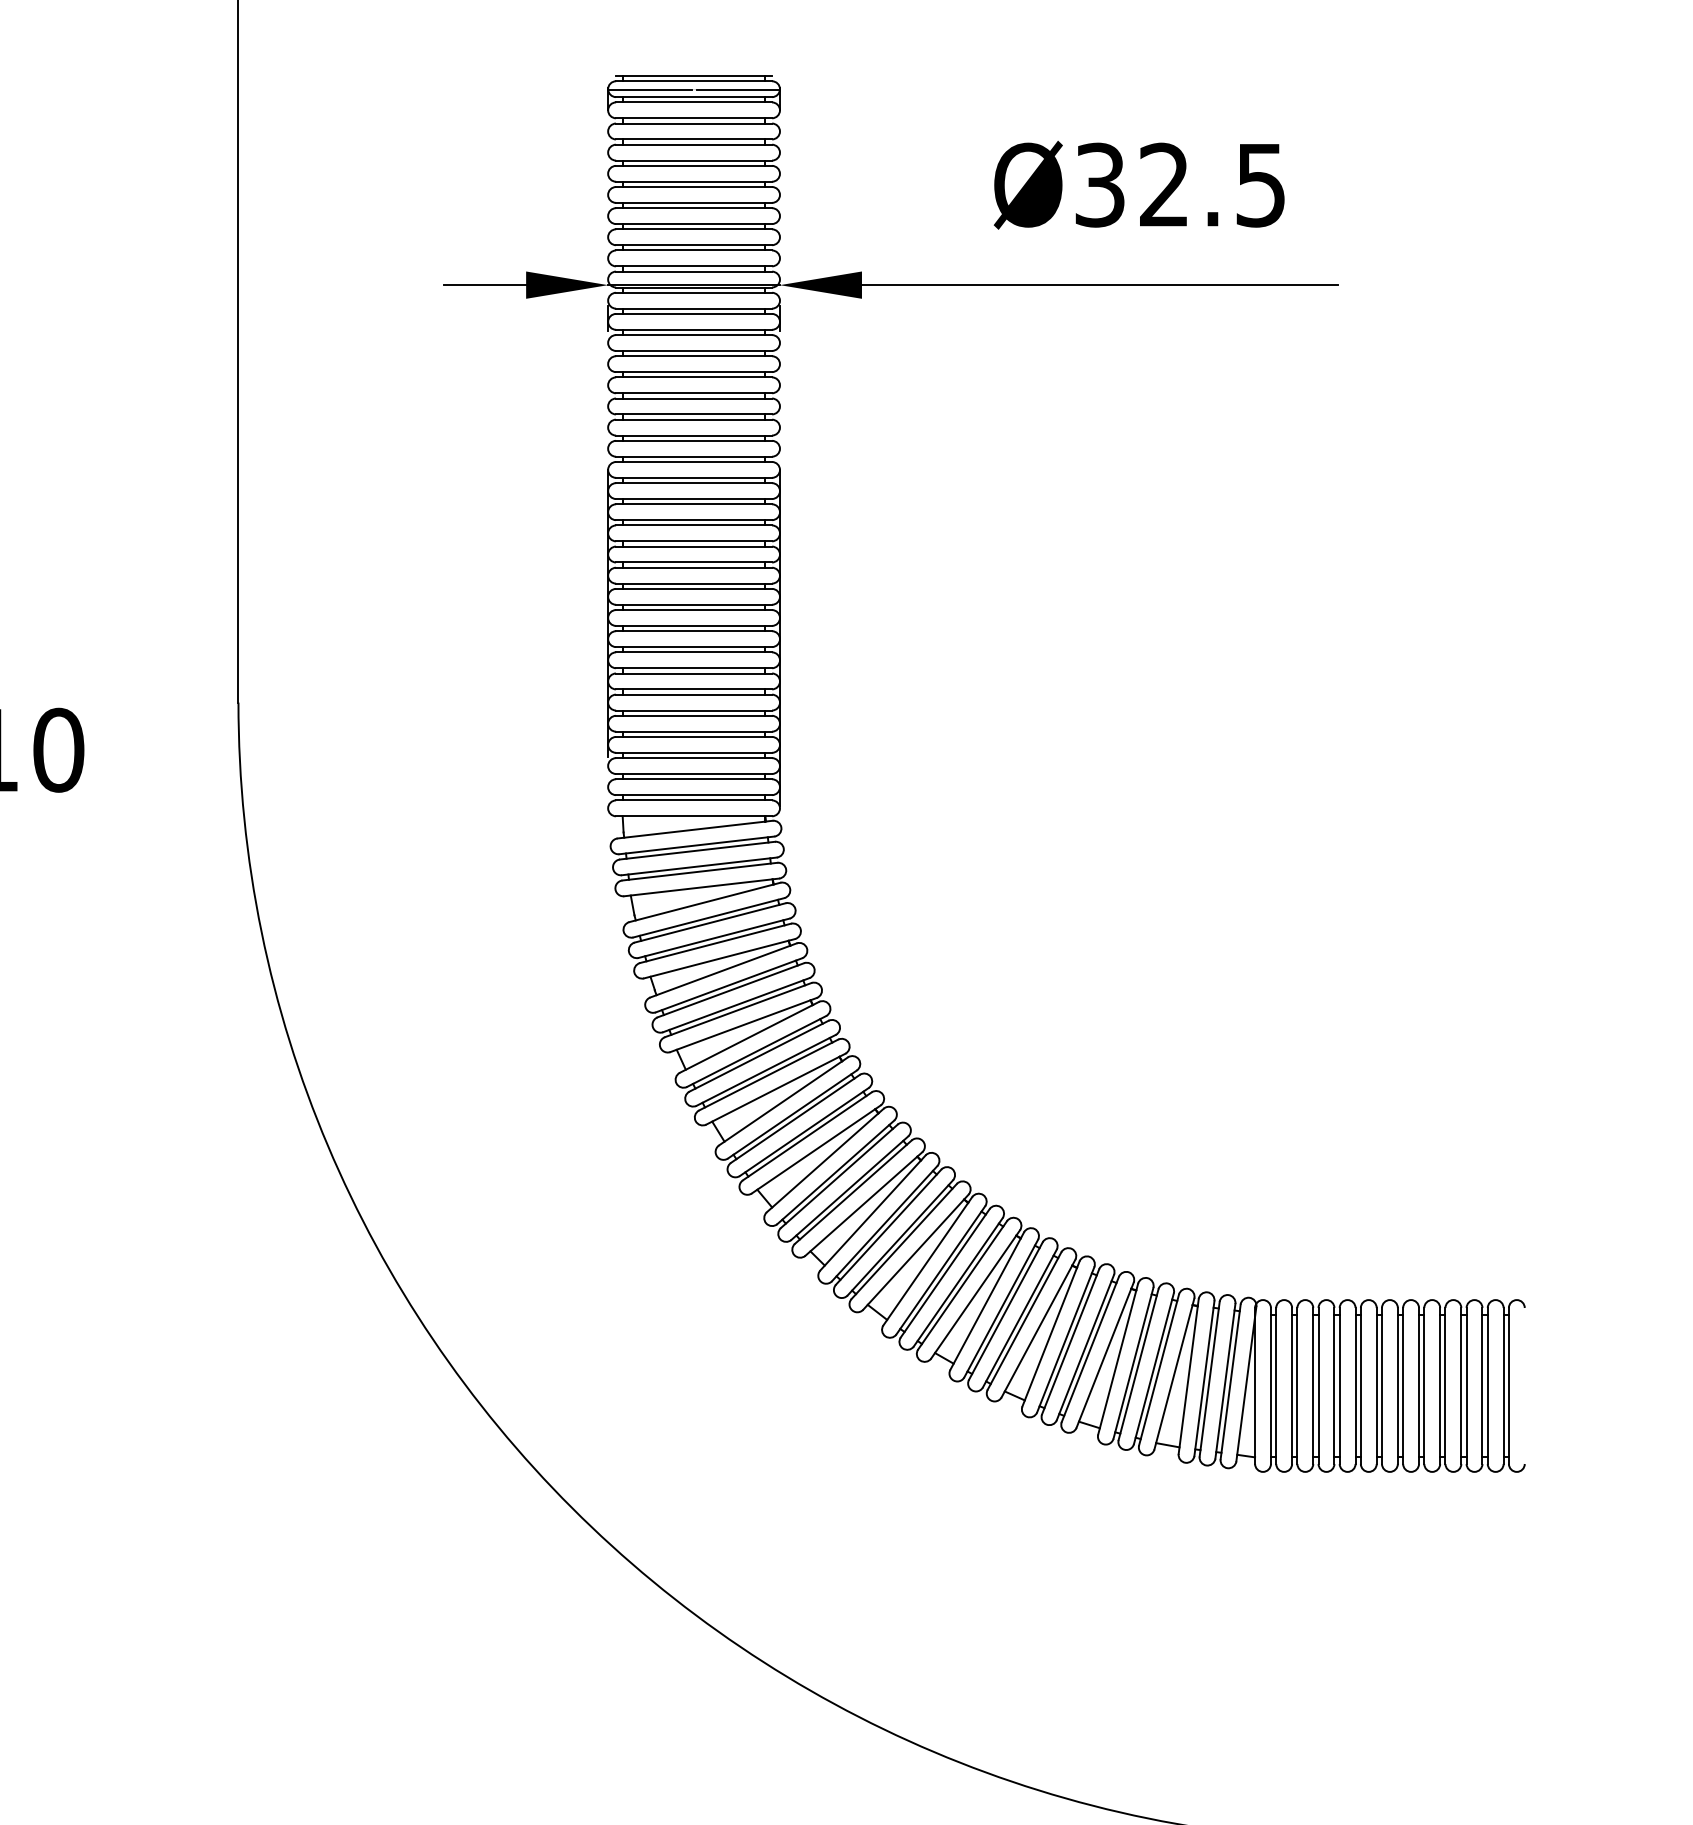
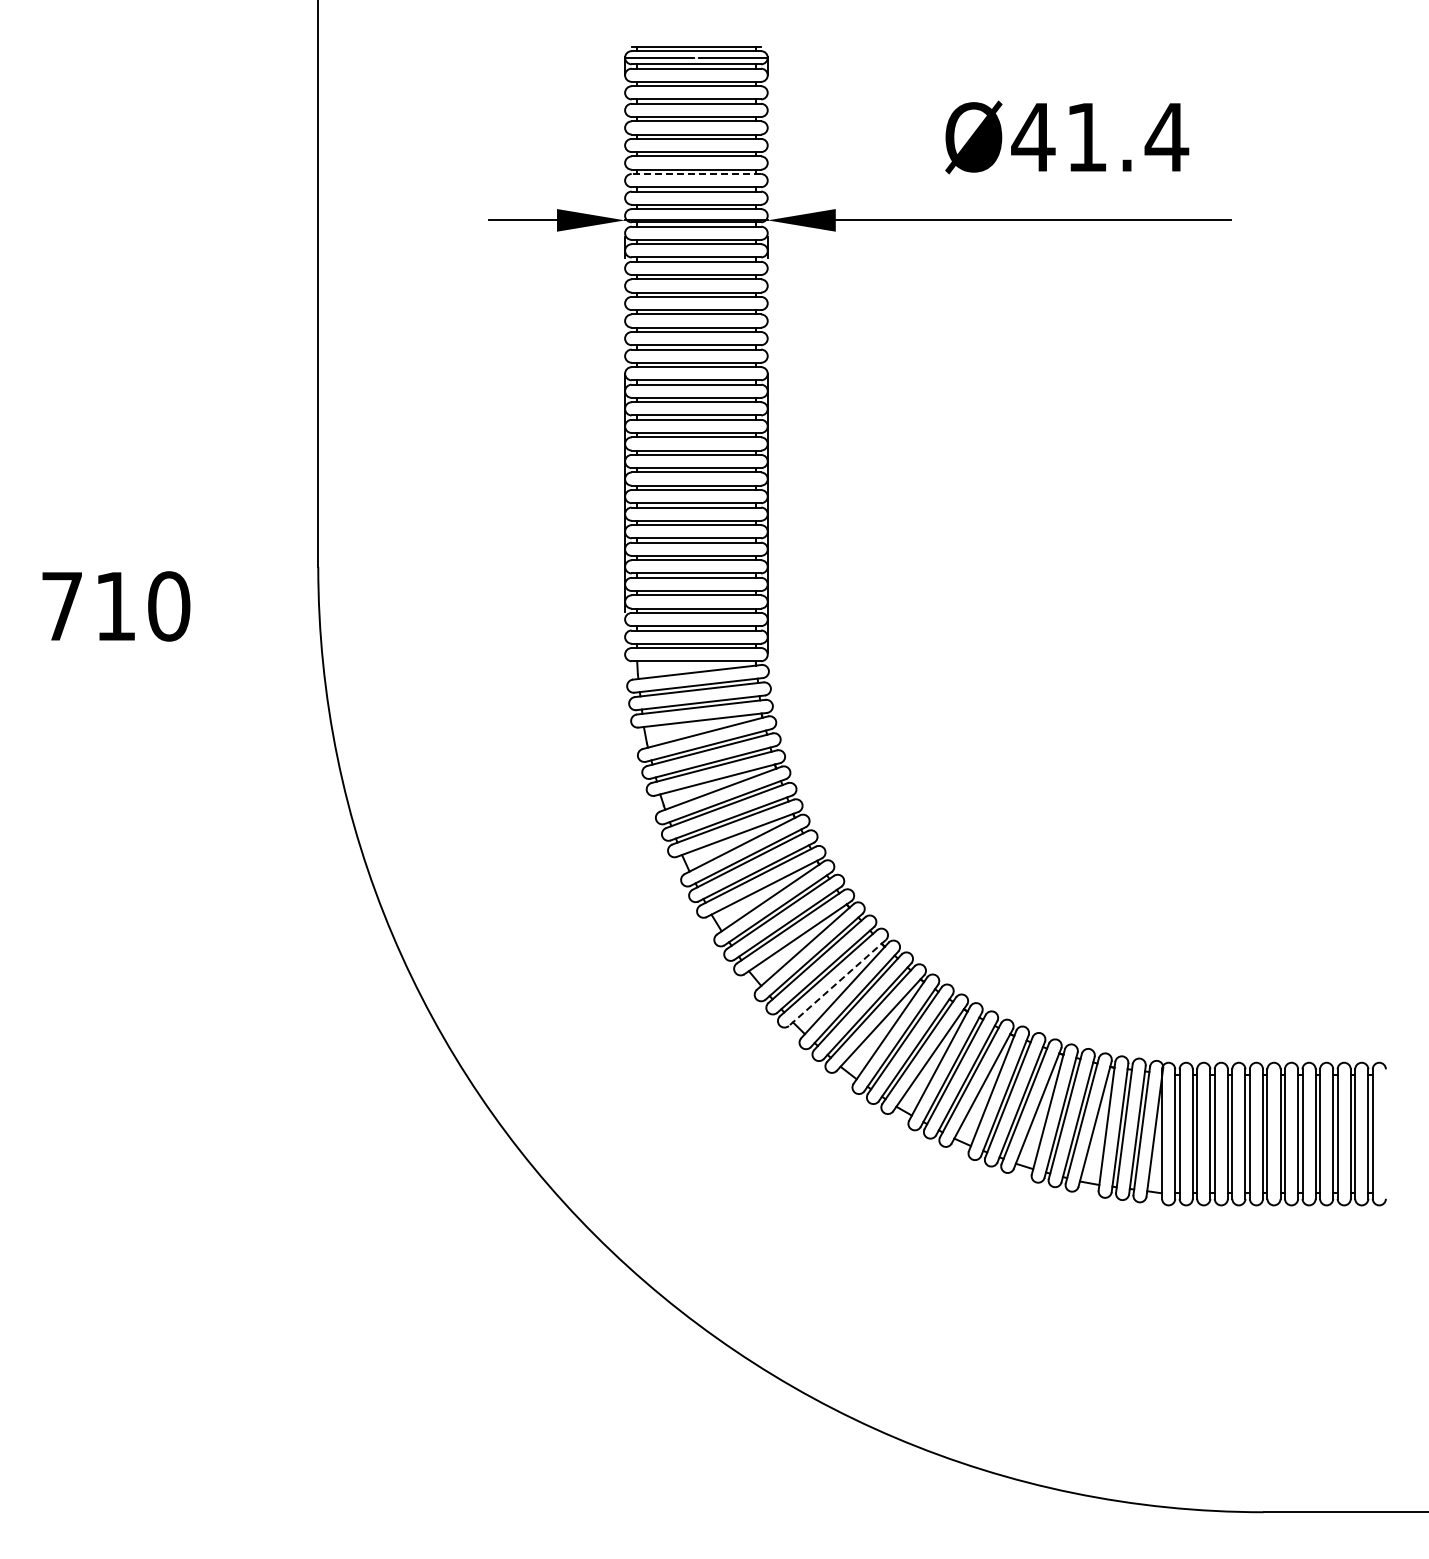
text: (1180, 185) -> (1100, 137), Ø32.5 -> Ø41.4
line: (694, 229) -> (696, 174), solid -> dashed
line: (864, 1204) -> (837, 983), solid -> dashed

